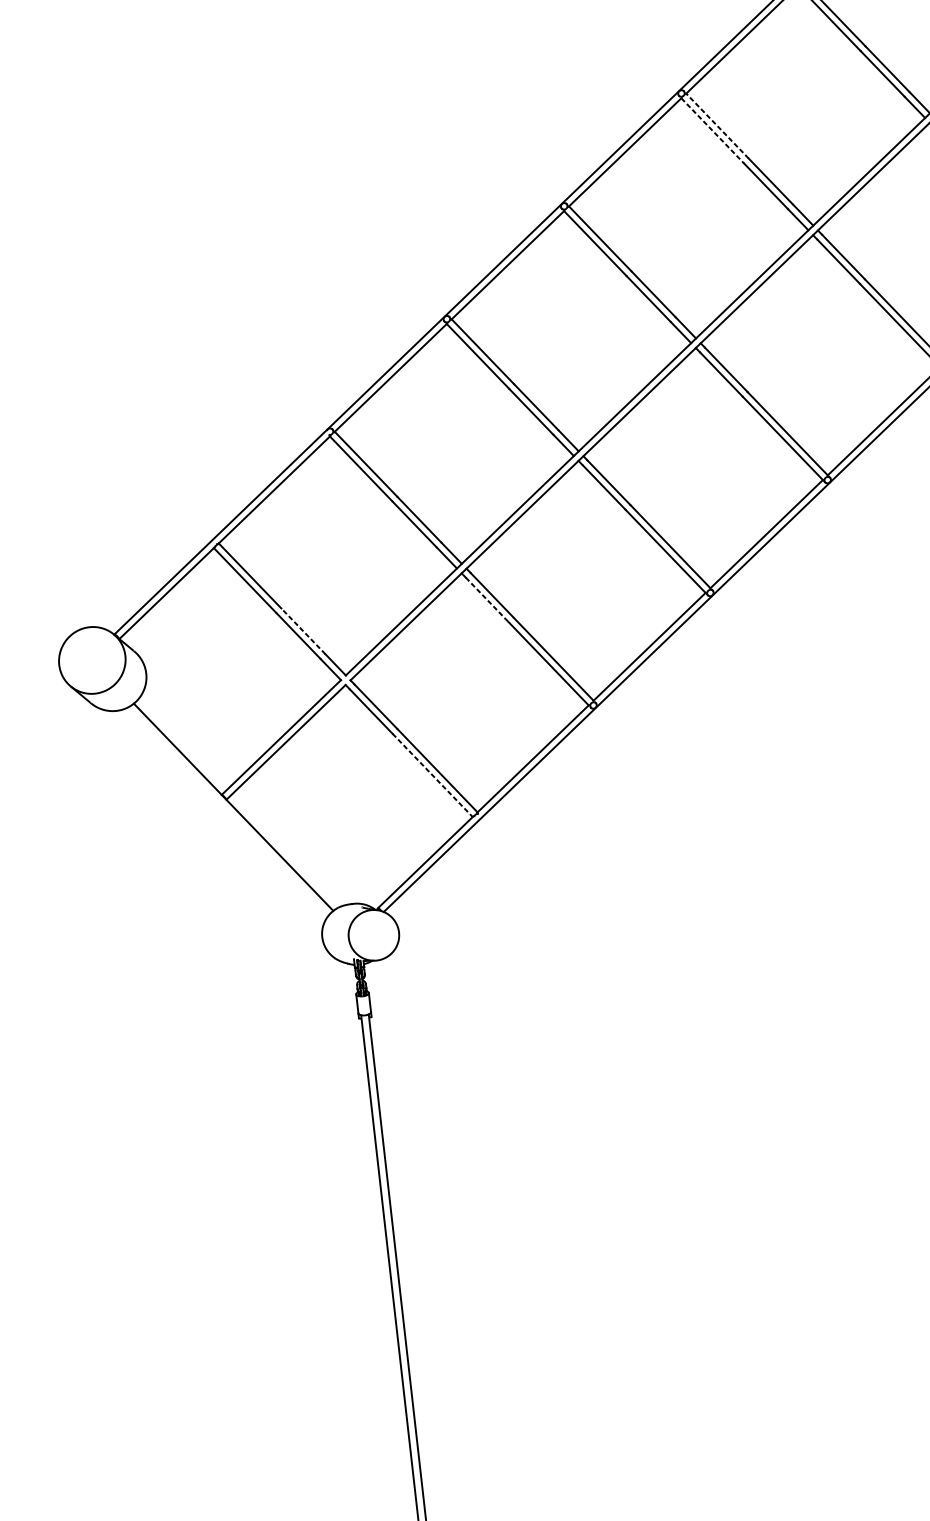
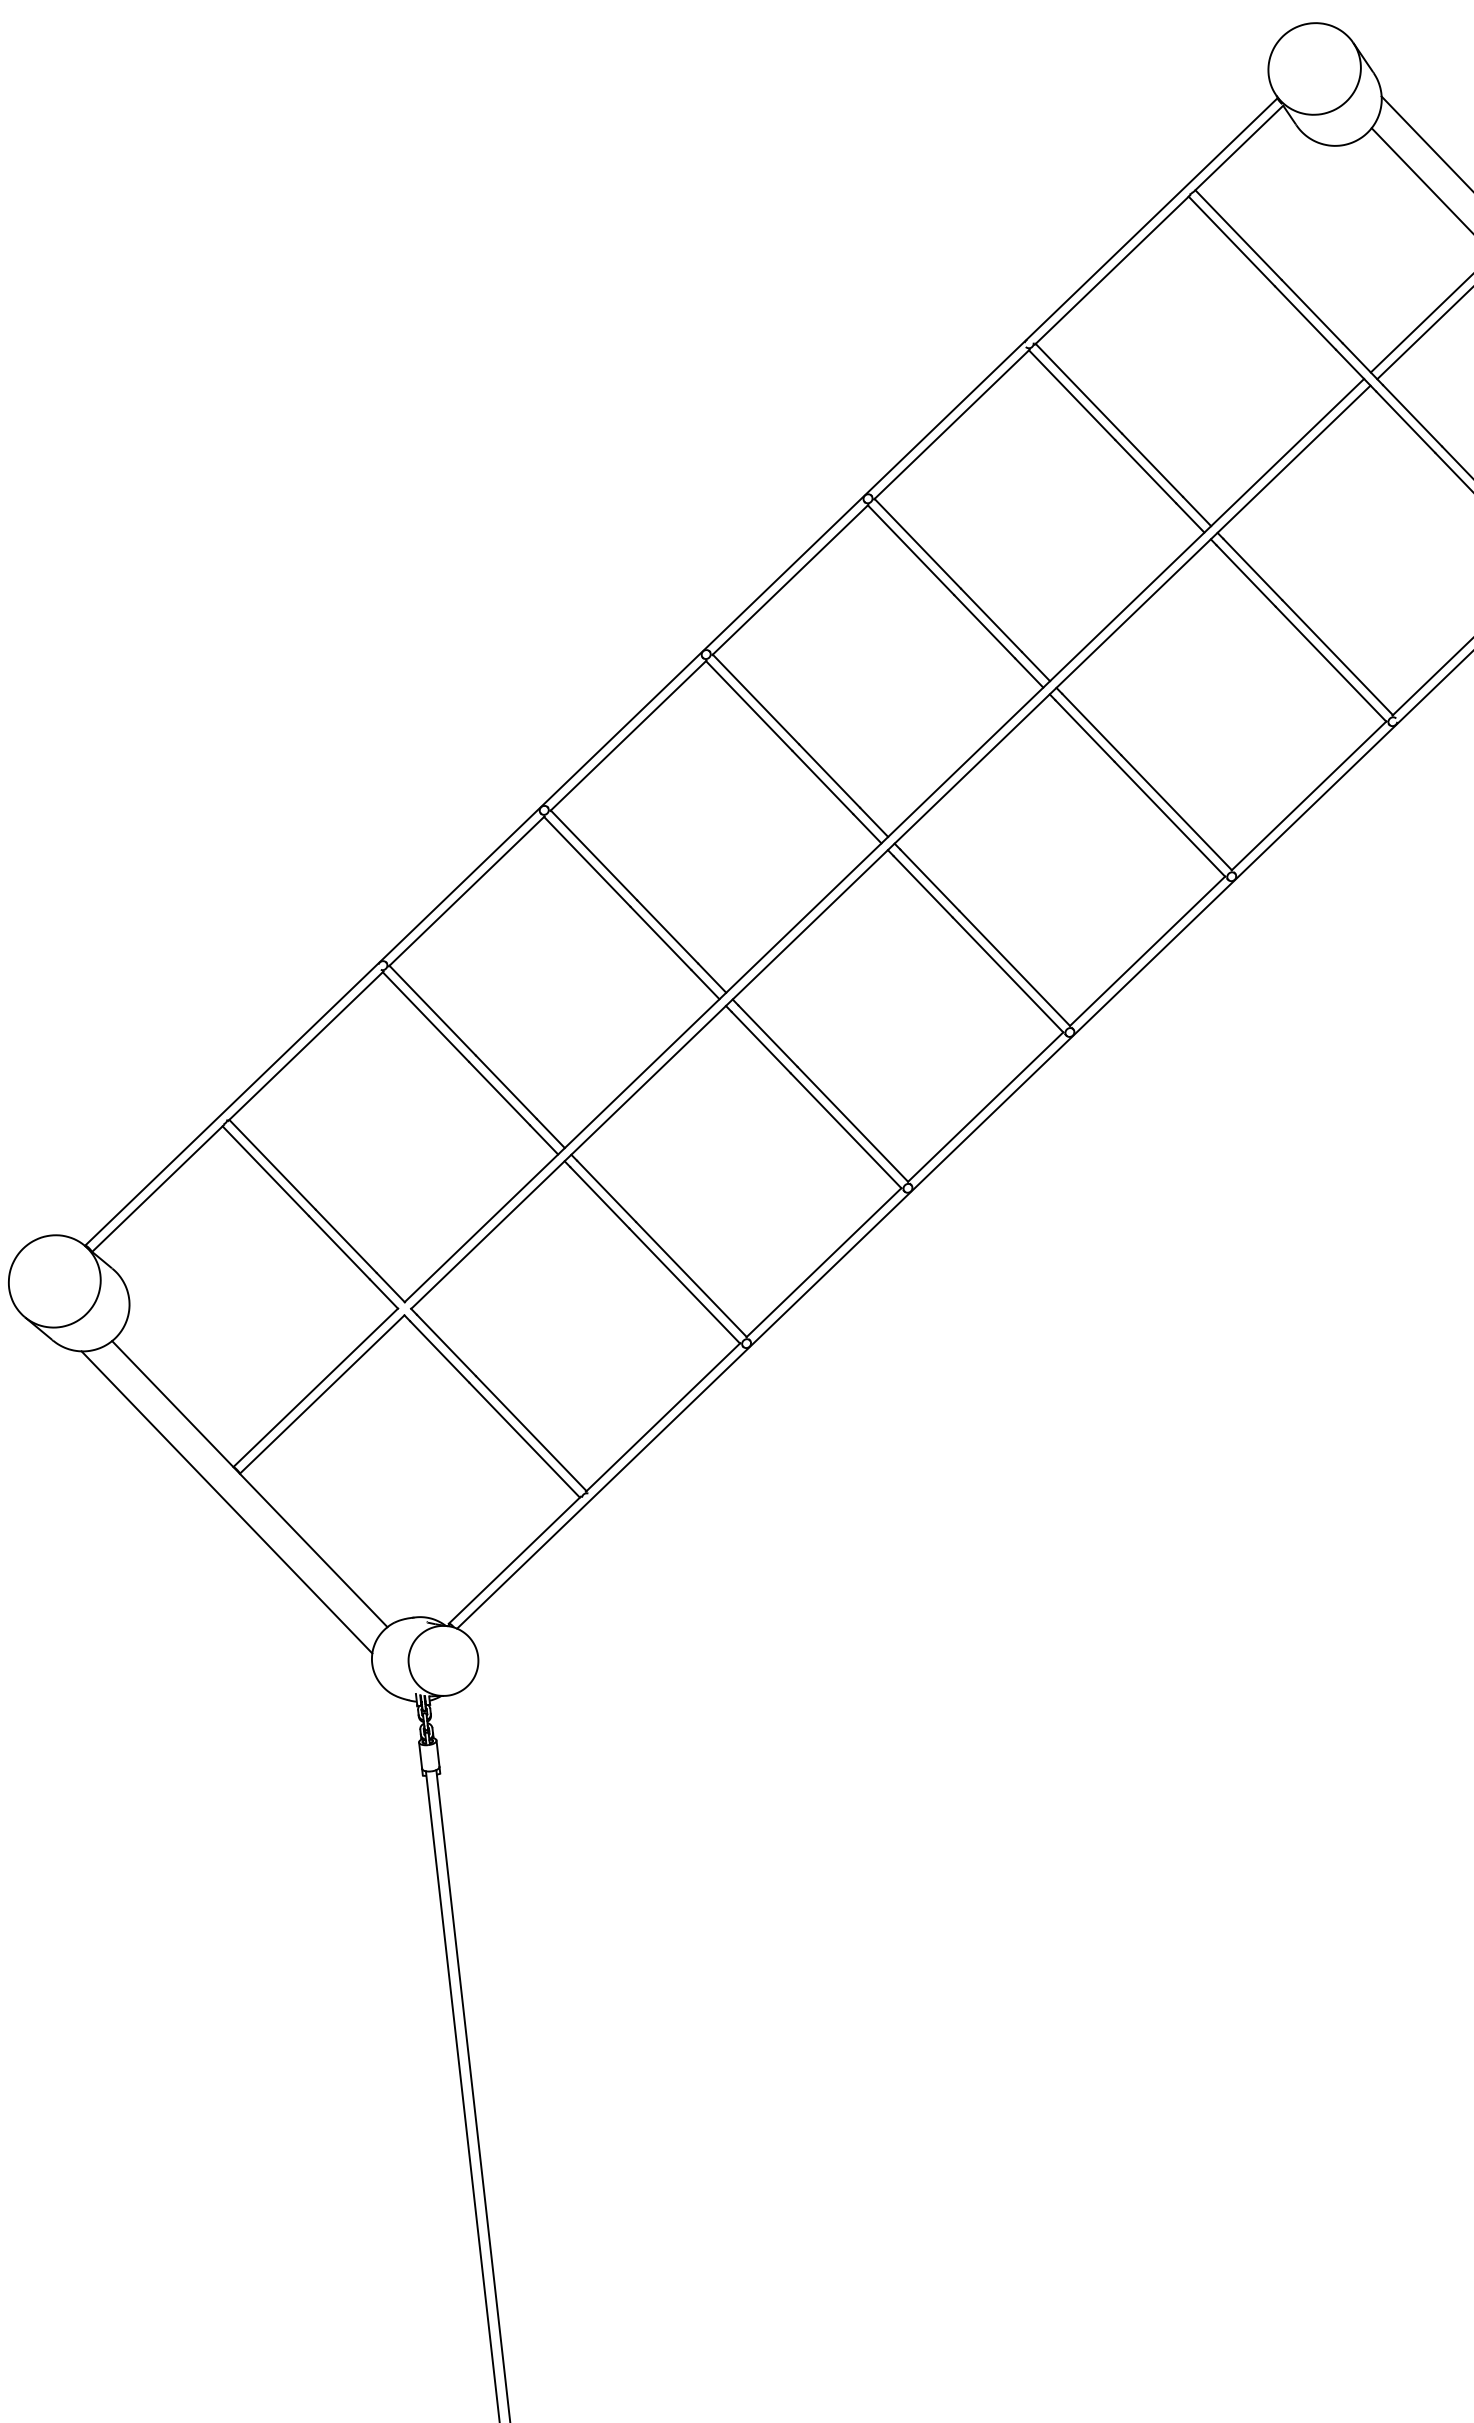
line: (717, 125) -> (917, 543), dashed -> solid
line: (712, 130) -> (911, 550), dashed -> solid
line: (486, 599) -> (599, 1197), dashed -> solid
line: (303, 631) -> (346, 1241), dashed -> solid
line: (432, 775) -> (524, 1440), dashed -> solid
line: (216, 820) -> (226, 1502), added

